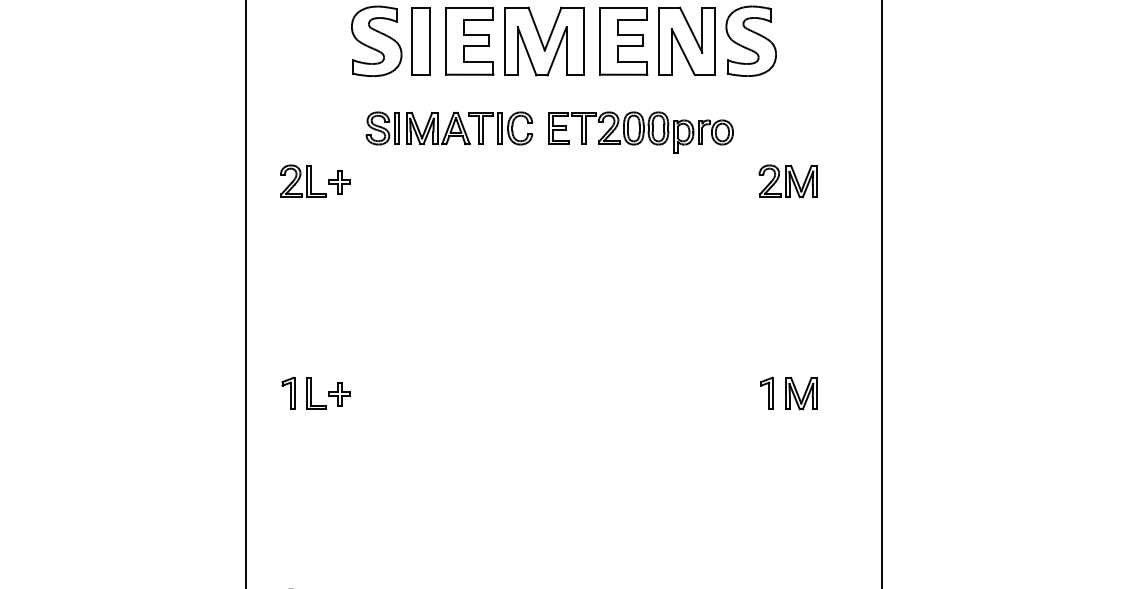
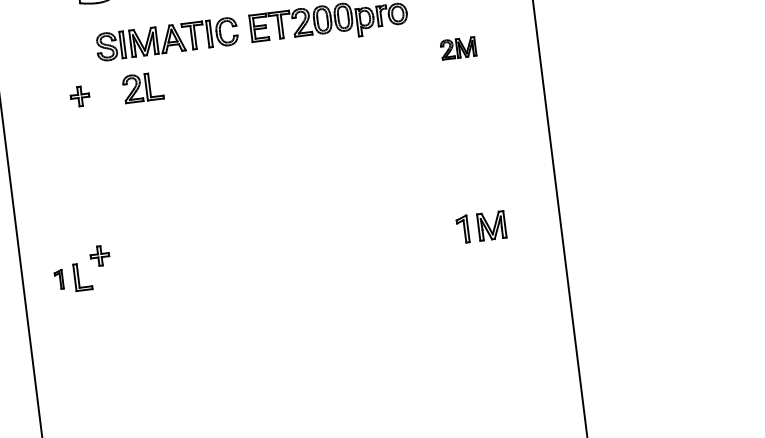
part: (303, 180) -> (143, 86), moved
part: (787, 181) -> (457, 48), size x0.7
part: (288, 392) -> (59, 278), size x0.7
part: (339, 394) -> (99, 255), moved

